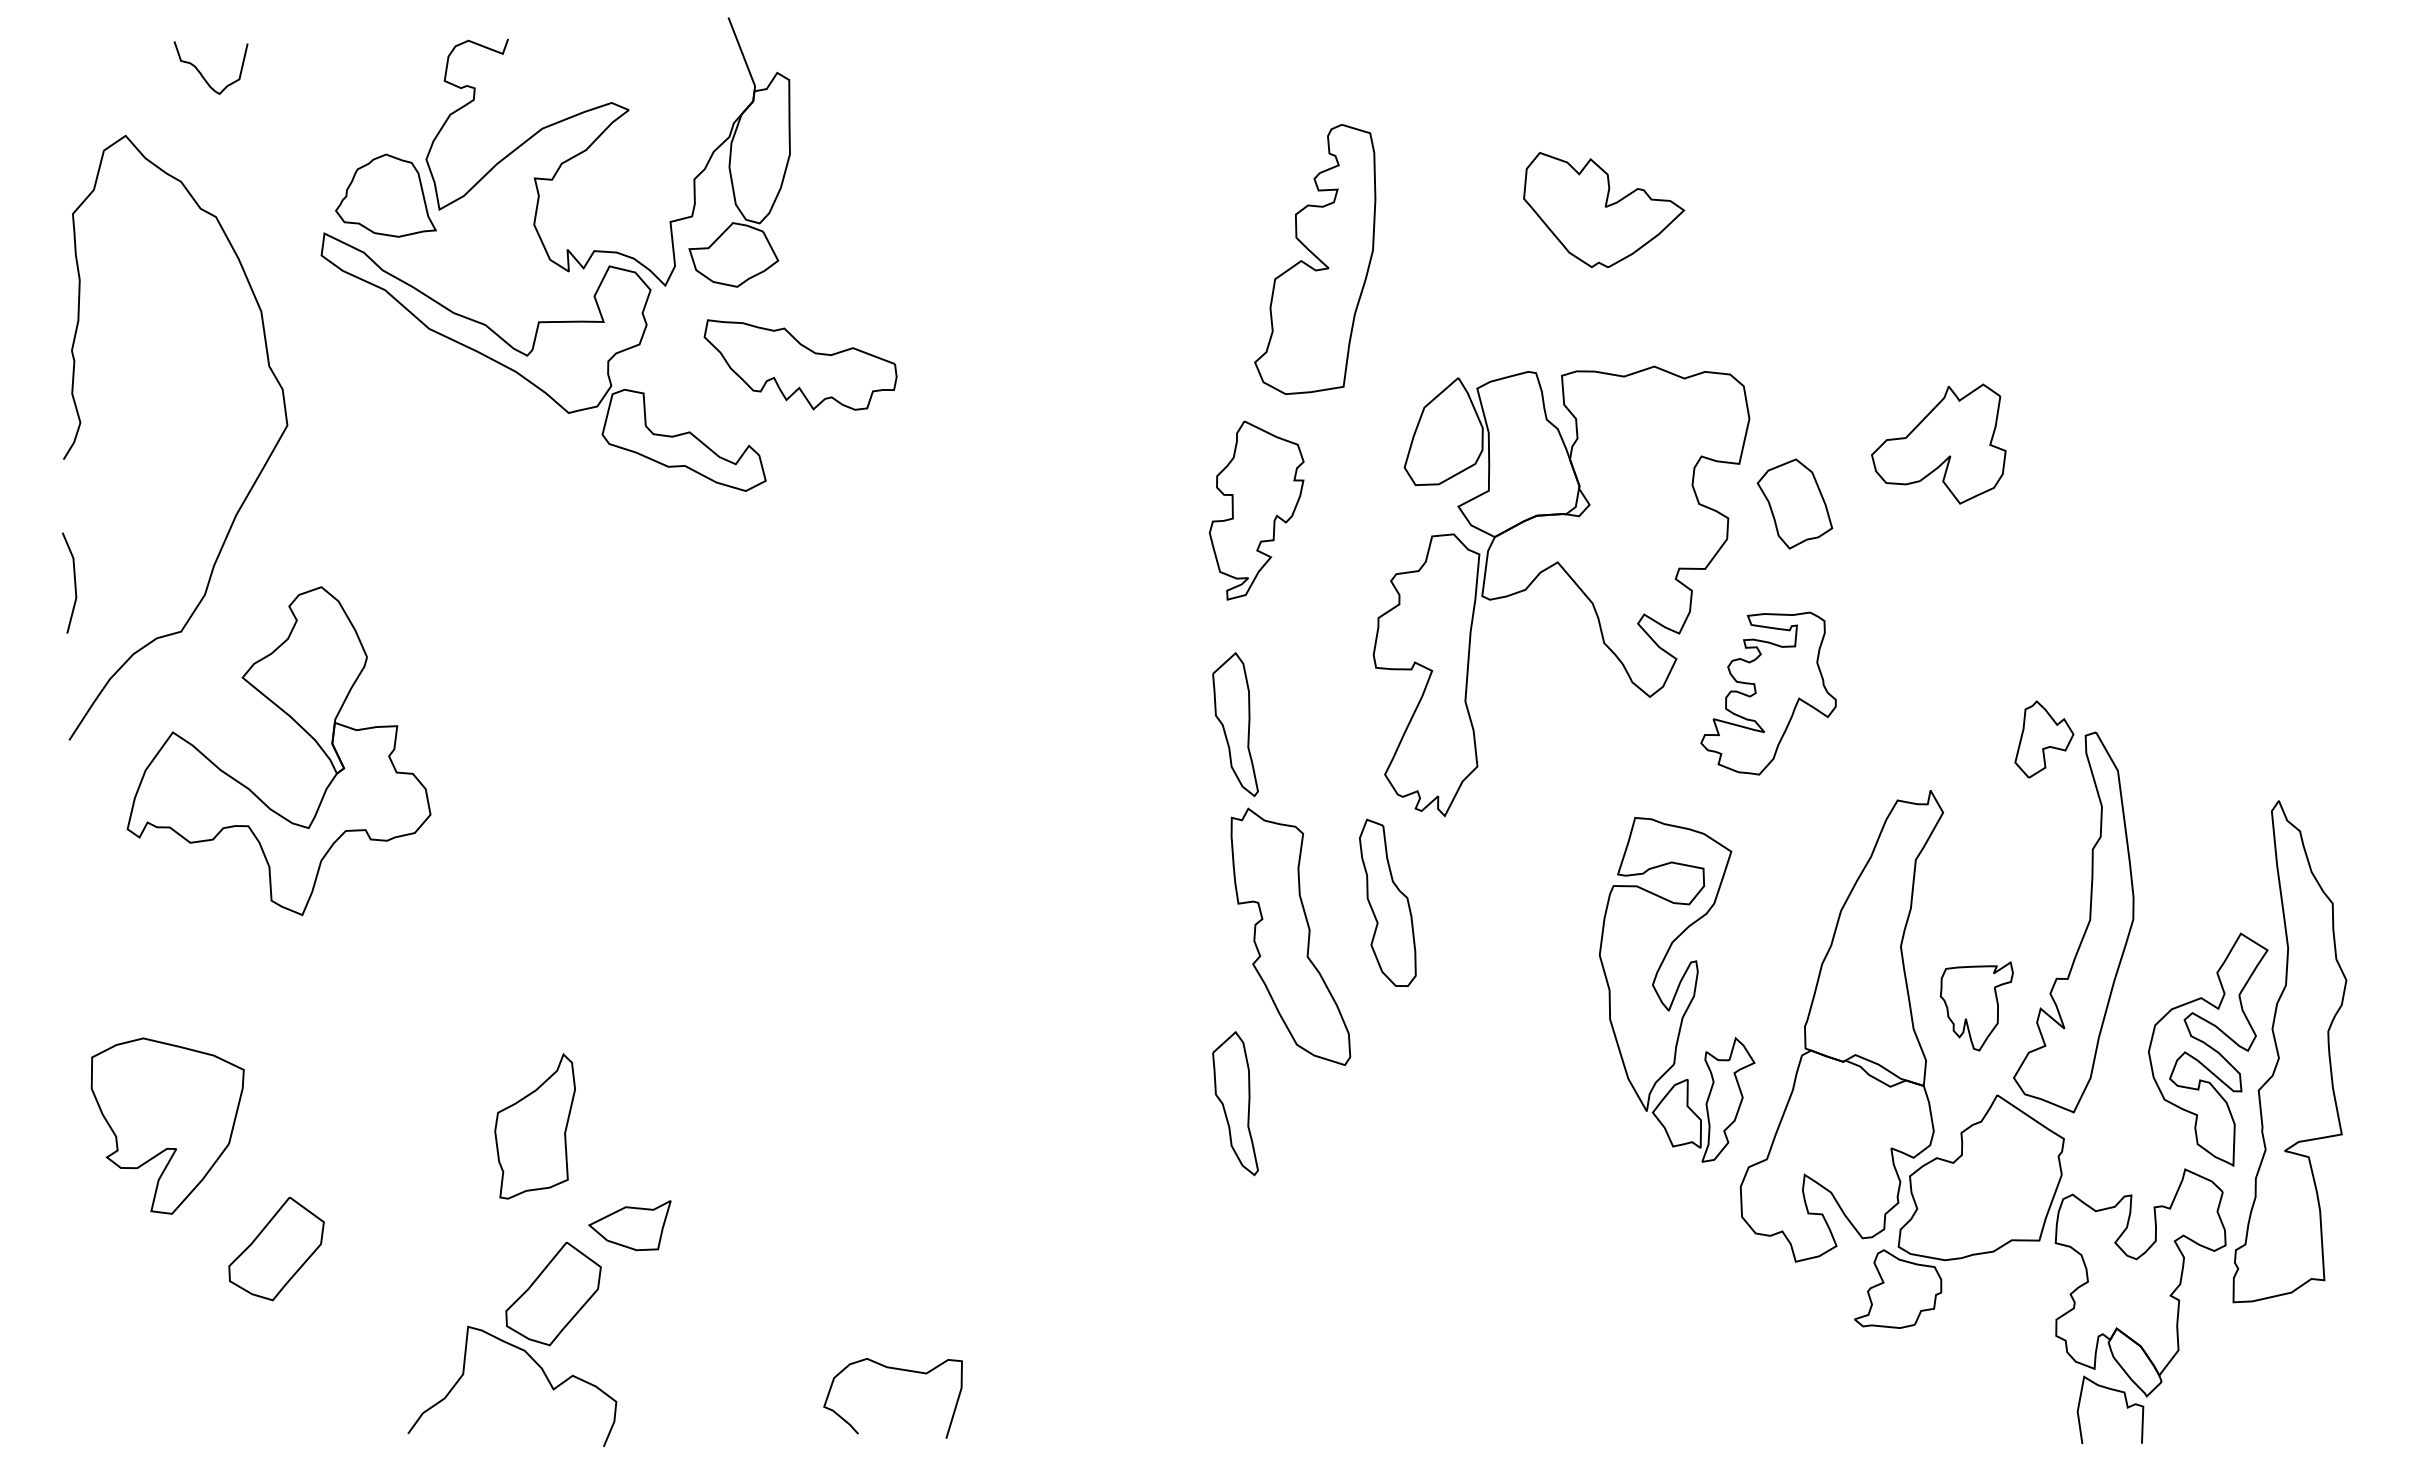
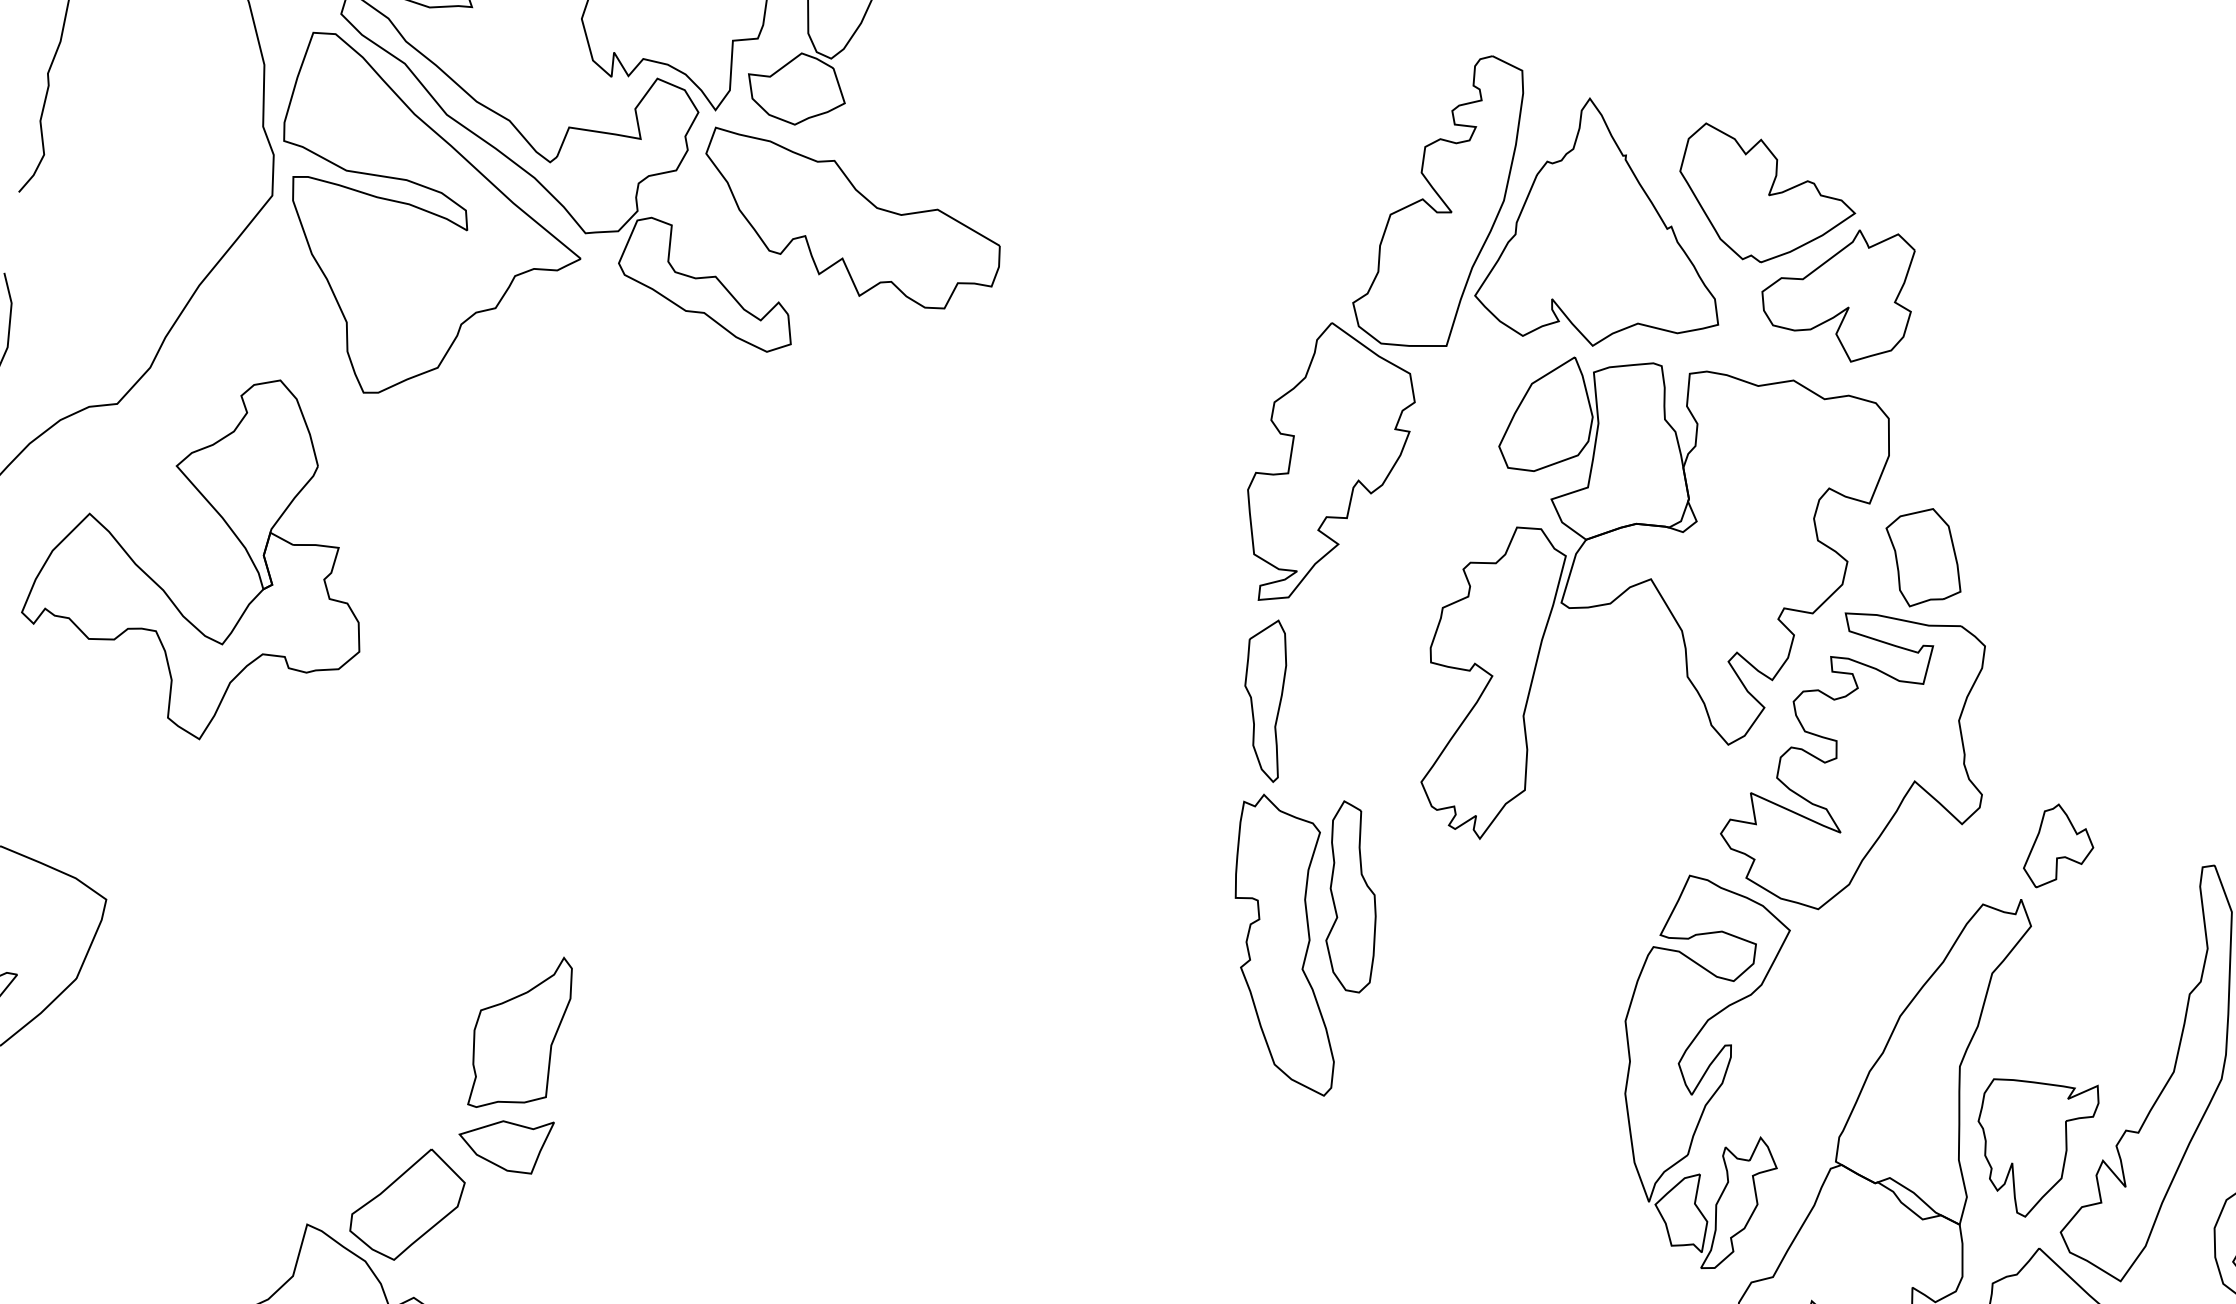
part: (1470, 256) -> (1610, 225), added
part: (800, 364) -> (850, 222), size x1.43
part: (427, 429) -> (426, 225), added
part: (1938, 443) -> (1838, 291), moved
part: (1256, 510) -> (1327, 466), size x1.43
part: (1768, 693) -> (1859, 762), size x1.67
part: (2044, 739) -> (2060, 848), moved
part: (1387, 902) -> (1351, 896), moved
part: (1976, 1006) -> (2032, 1146), size x1.43
part: (1235, 1103) -> (1195, 1118), removed
part: (534, 1126) -> (518, 1032), moved
part: (276, 1248) -> (109, 1102), removed

